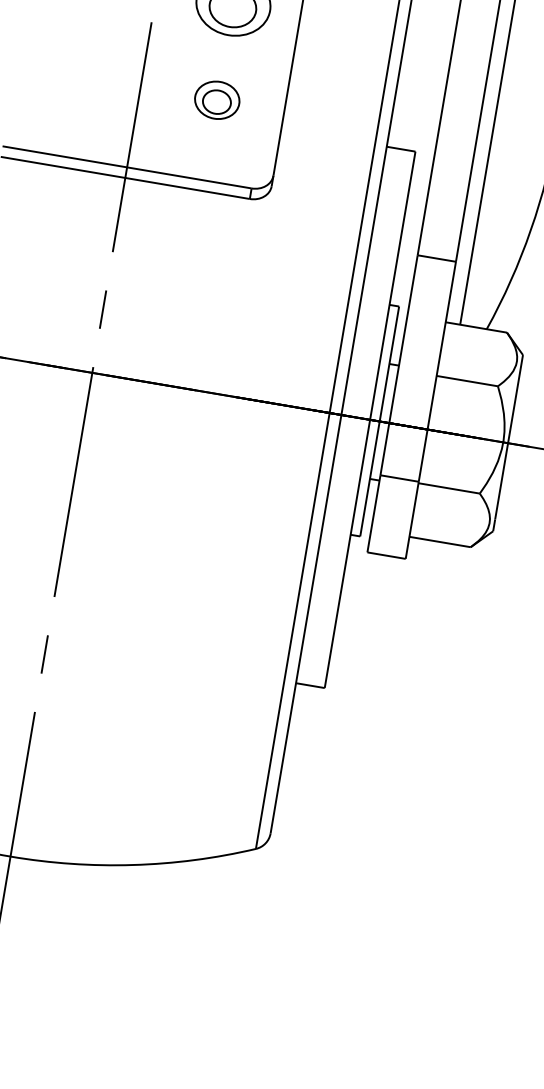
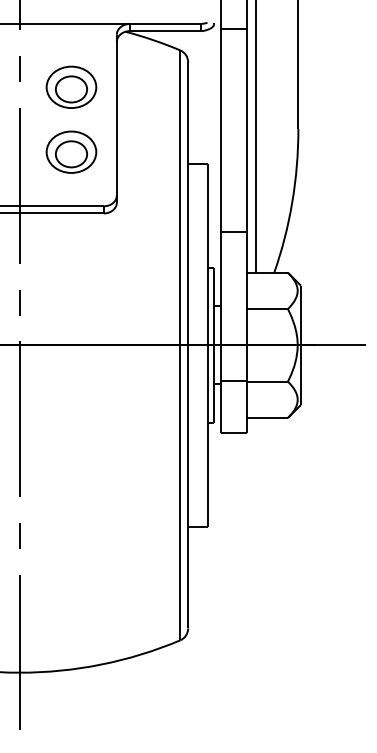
part: (217, 99) -> (71, 151), size x1.67

